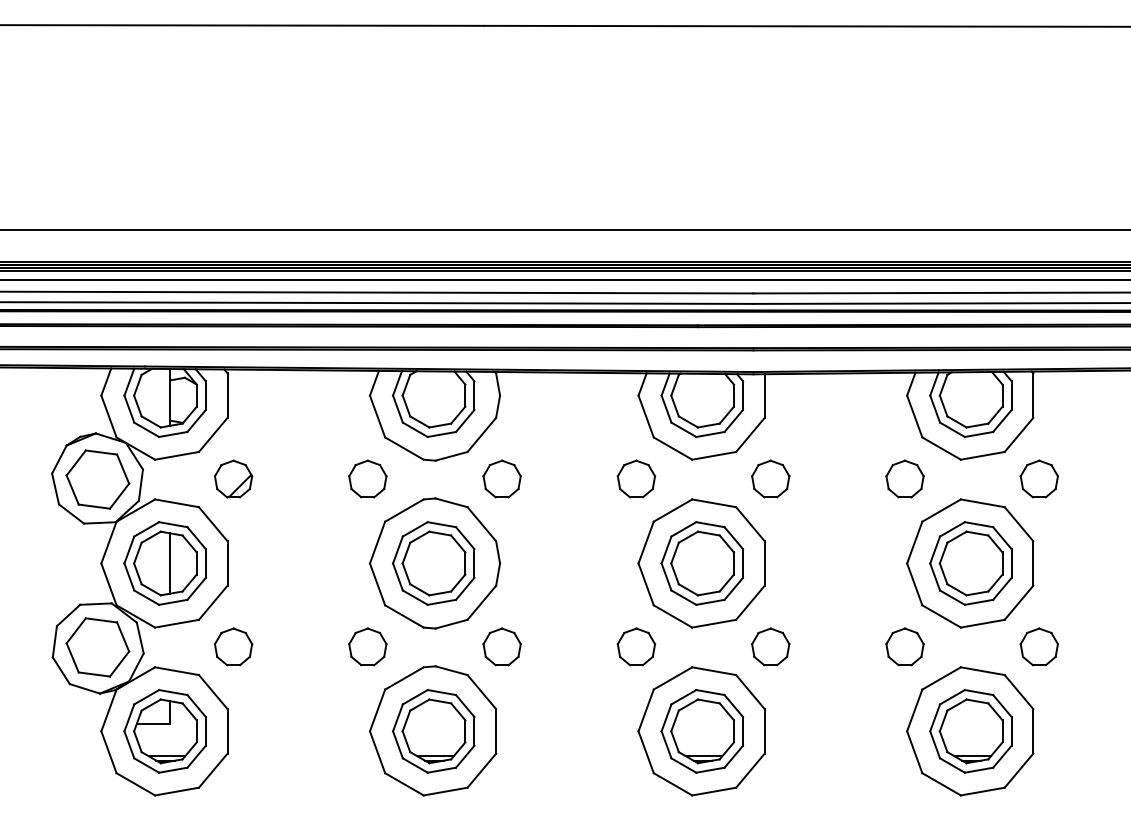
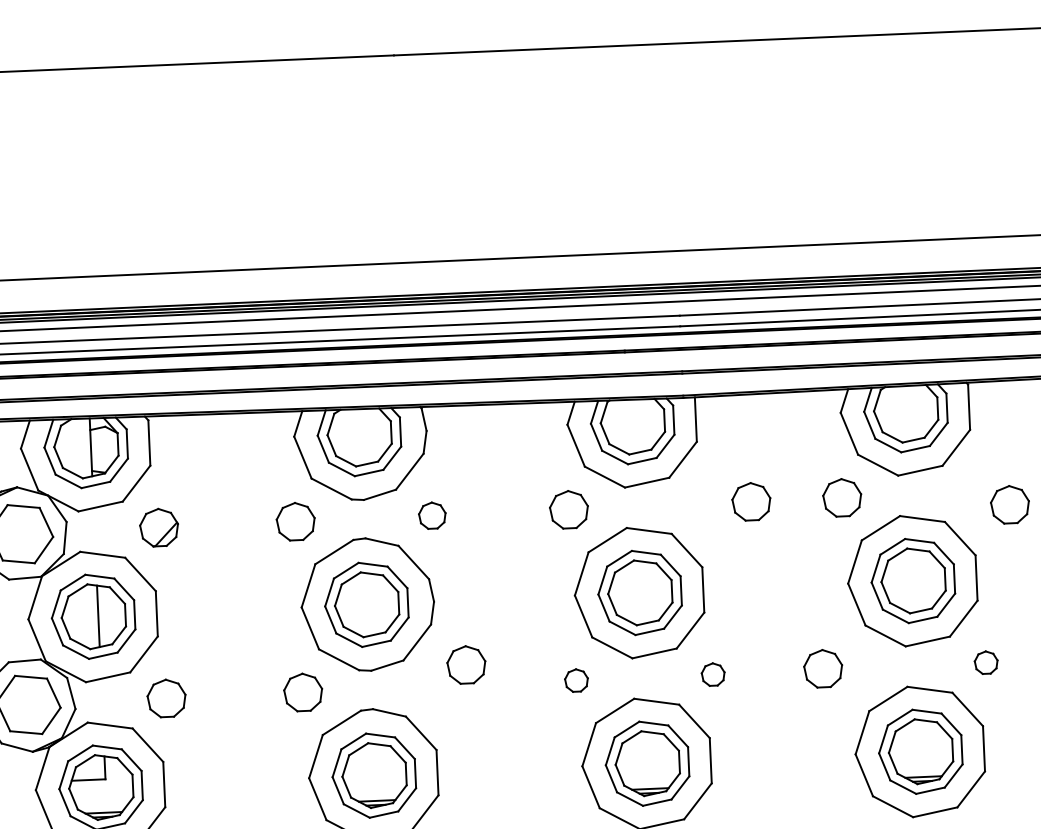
part: (501, 478) -> (431, 515), size x0.7
part: (770, 478) -> (751, 501), moved
part: (1038, 478) -> (1009, 504), moved
part: (501, 646) -> (465, 664), moved
part: (636, 646) -> (576, 680), size x0.6
part: (770, 646) -> (712, 674), size x0.6
part: (904, 646) -> (822, 668), moved
part: (1038, 646) -> (985, 662), size x0.6

